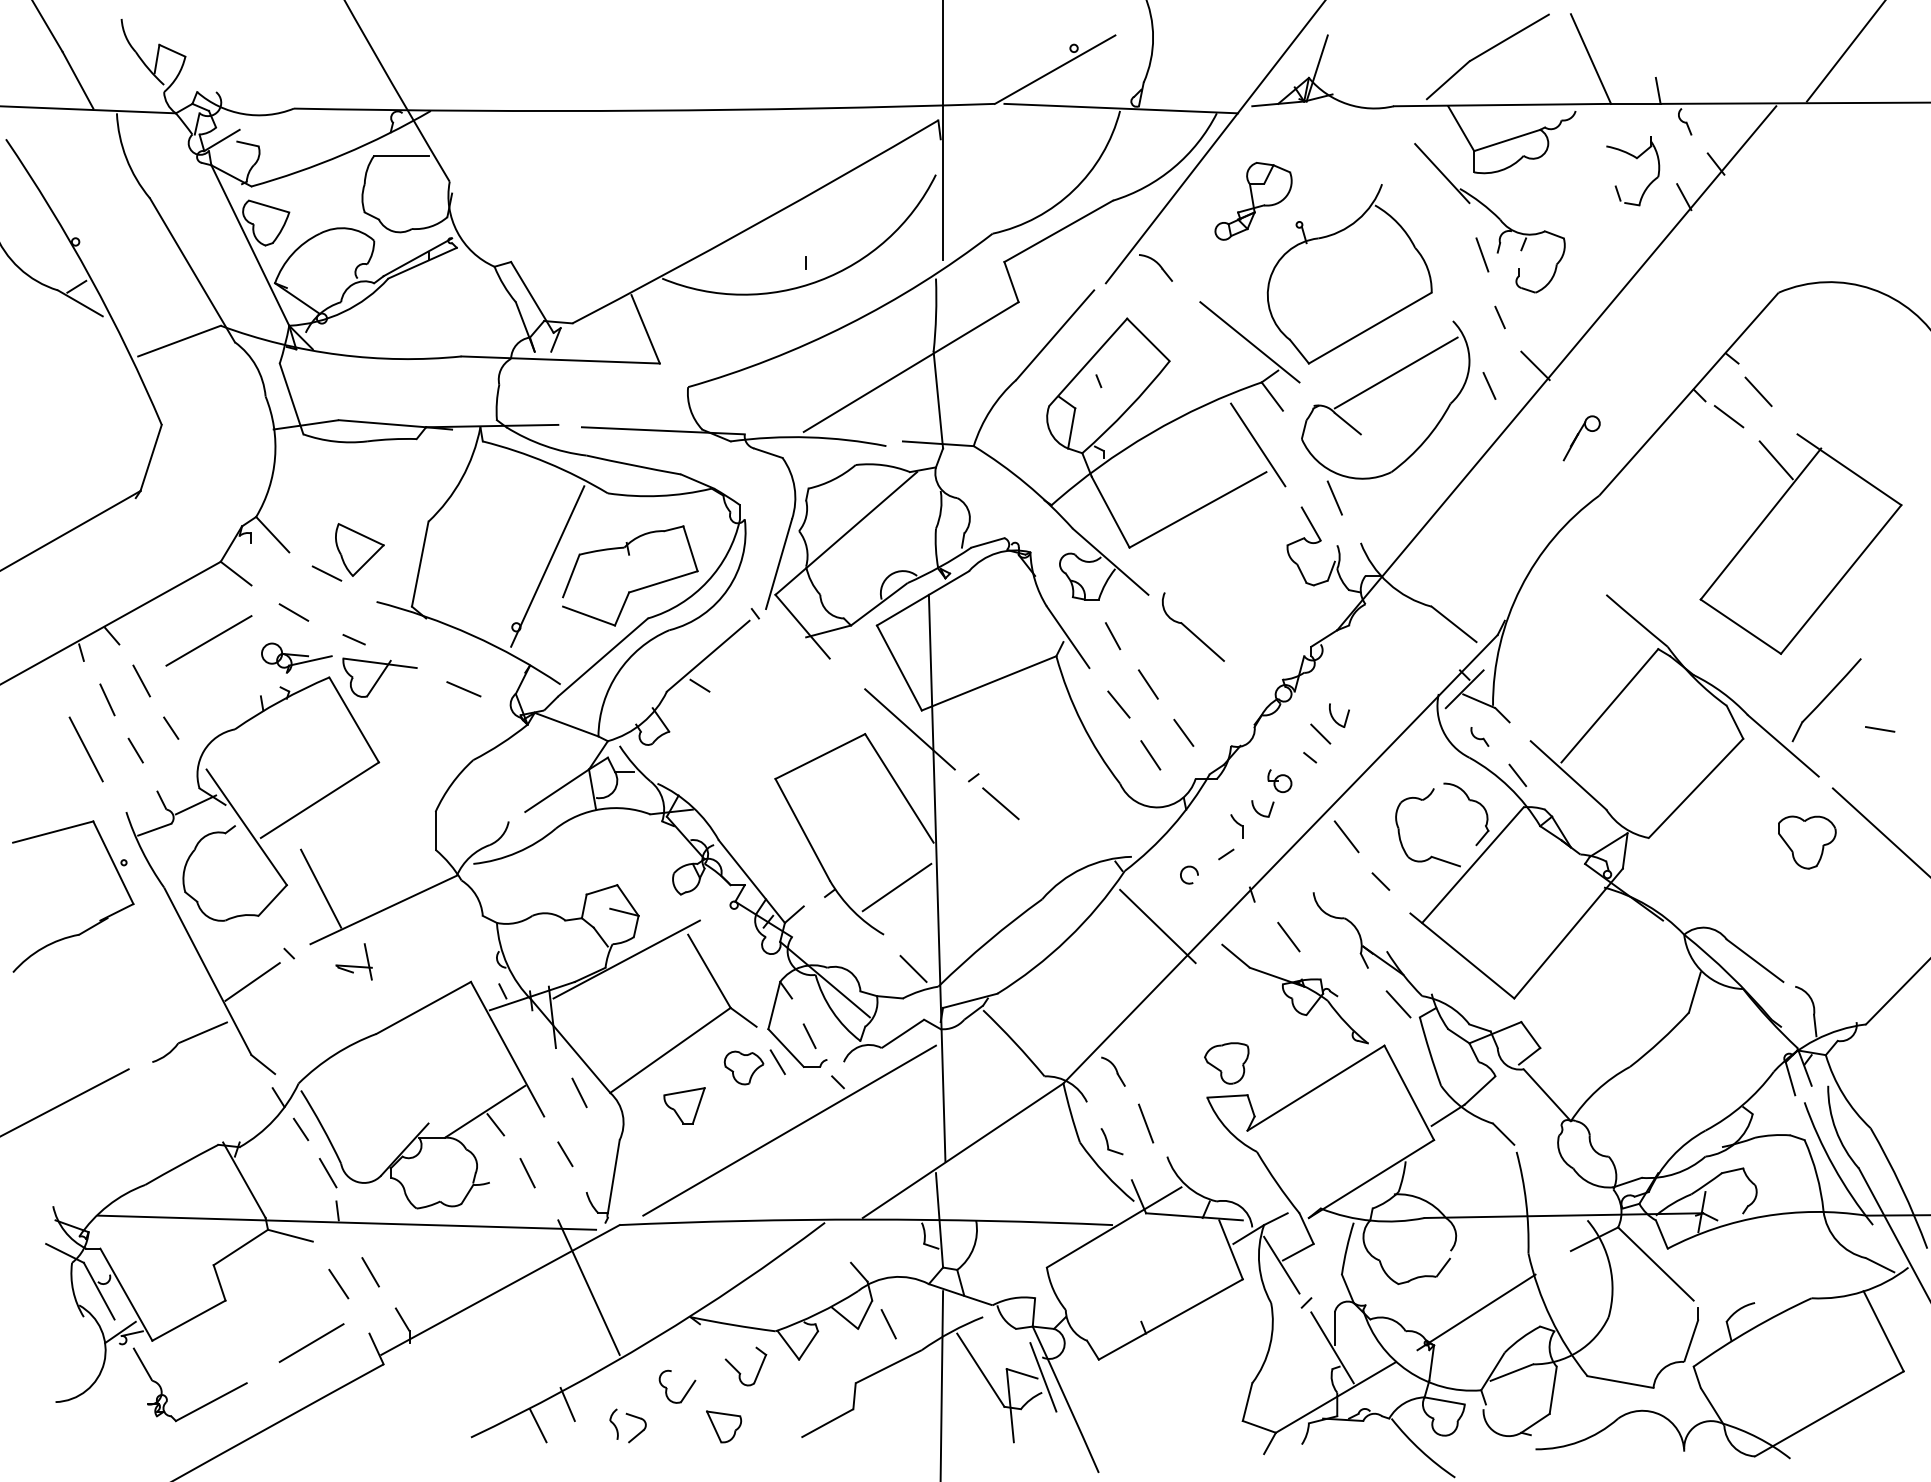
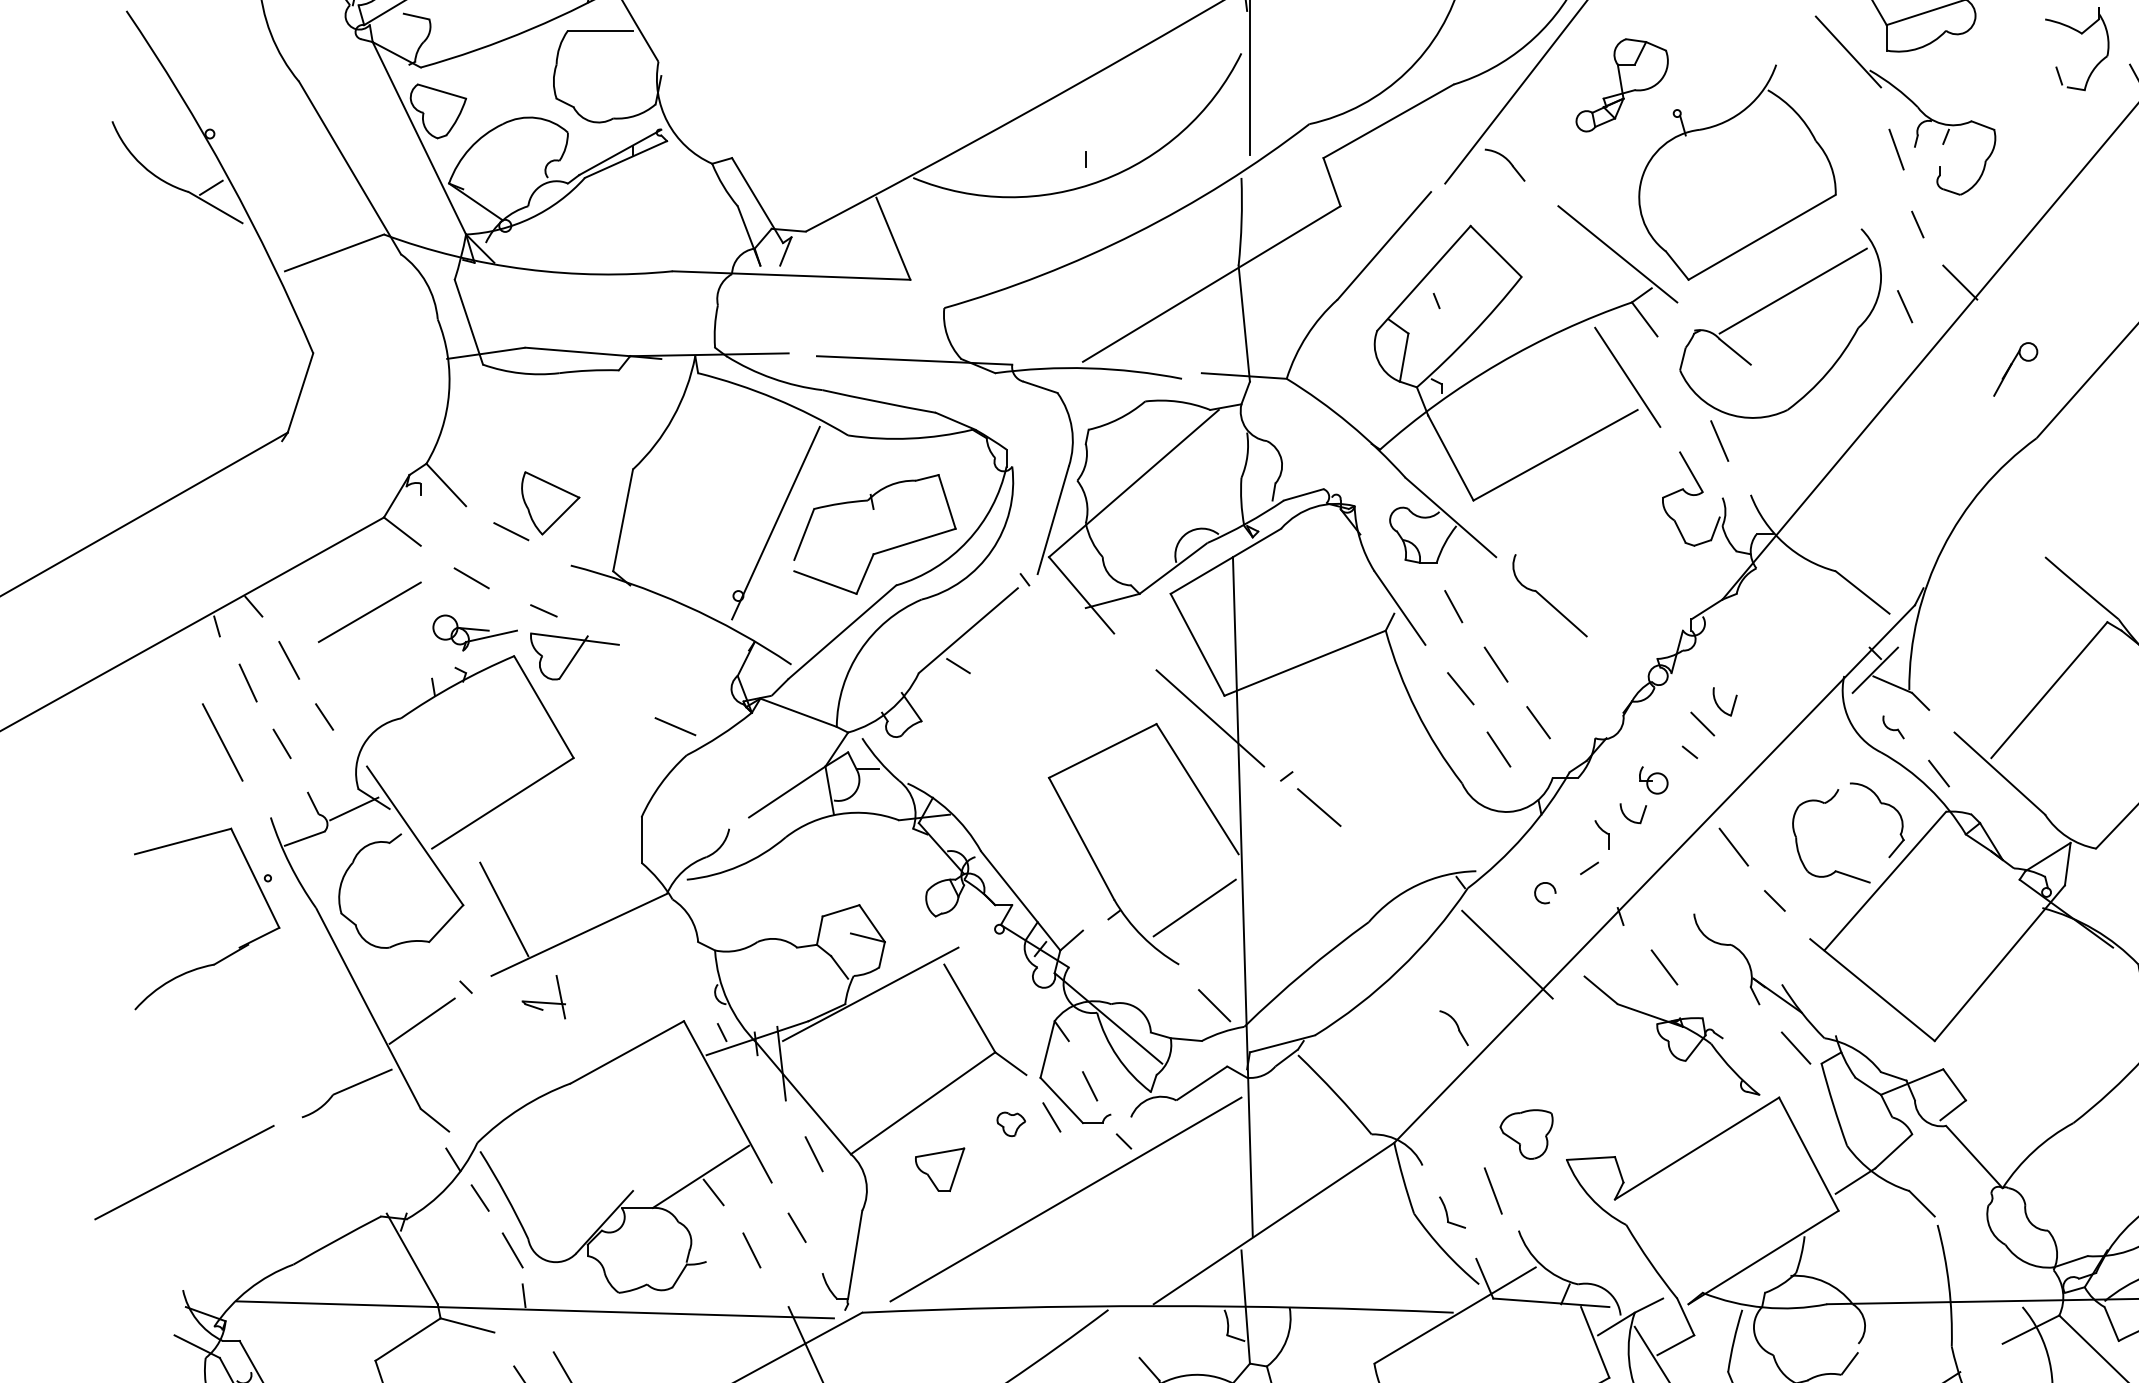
line: (463, 689) -> (674, 726), moved
part: (1226, 1063) -> (1526, 1134), moved
part: (743, 1067) -> (1010, 1123), size x0.6
part: (1113, 1071) -> (1454, 1027), moved

